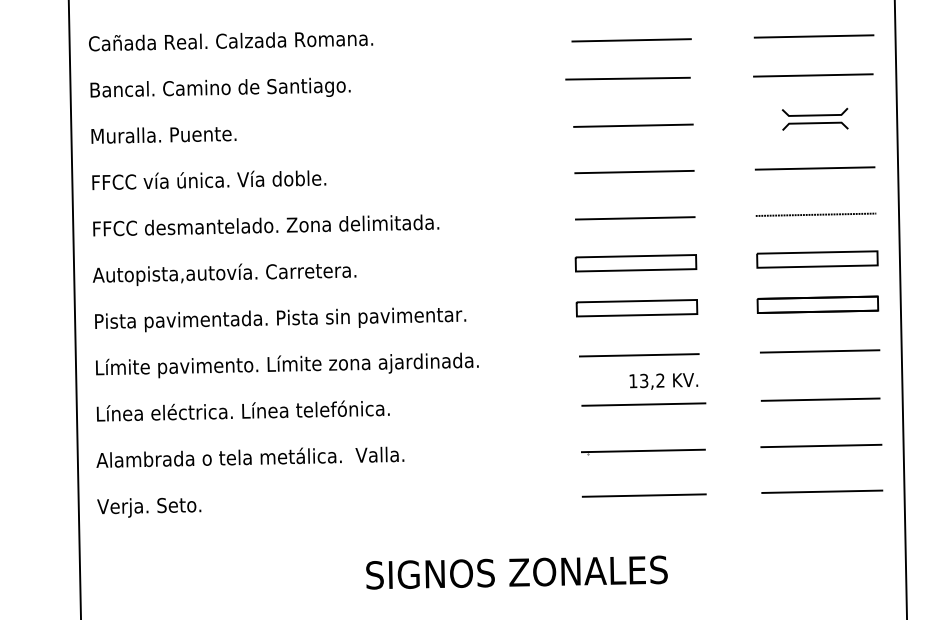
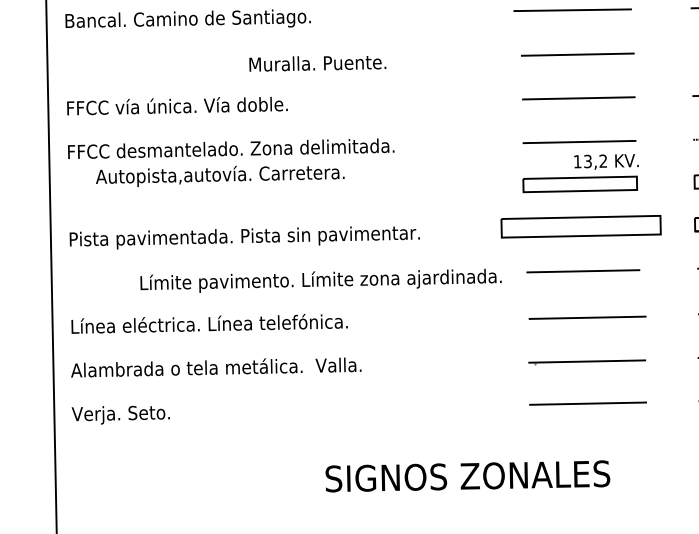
text: (163, 135) -> (317, 63), moved
text: (224, 274) -> (220, 176), moved
part: (636, 308) -> (580, 227), size x1.4
text: (287, 365) -> (321, 280), moved
text: (663, 381) -> (606, 162), moved

